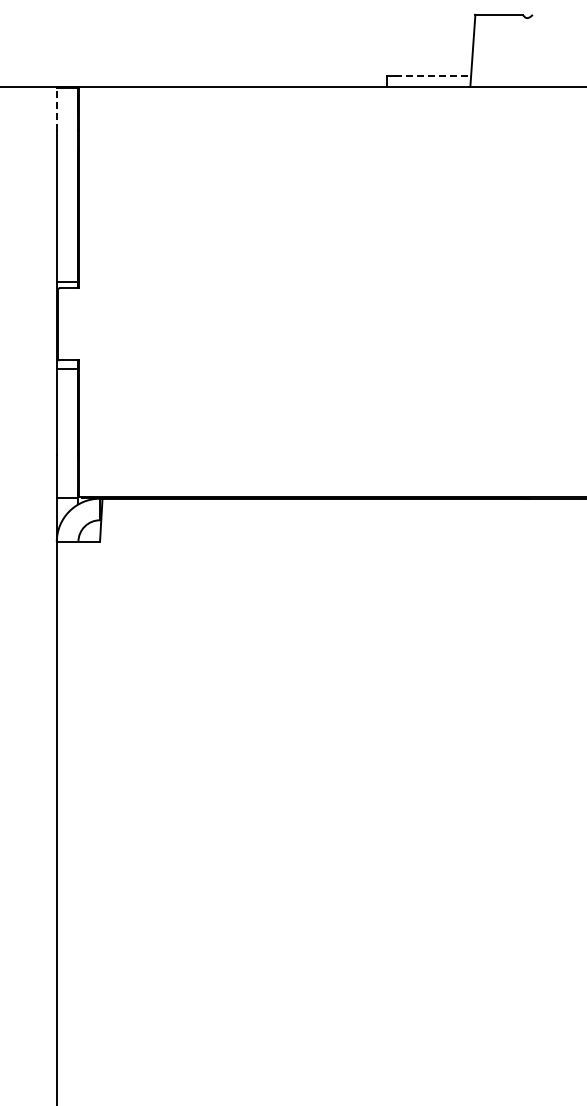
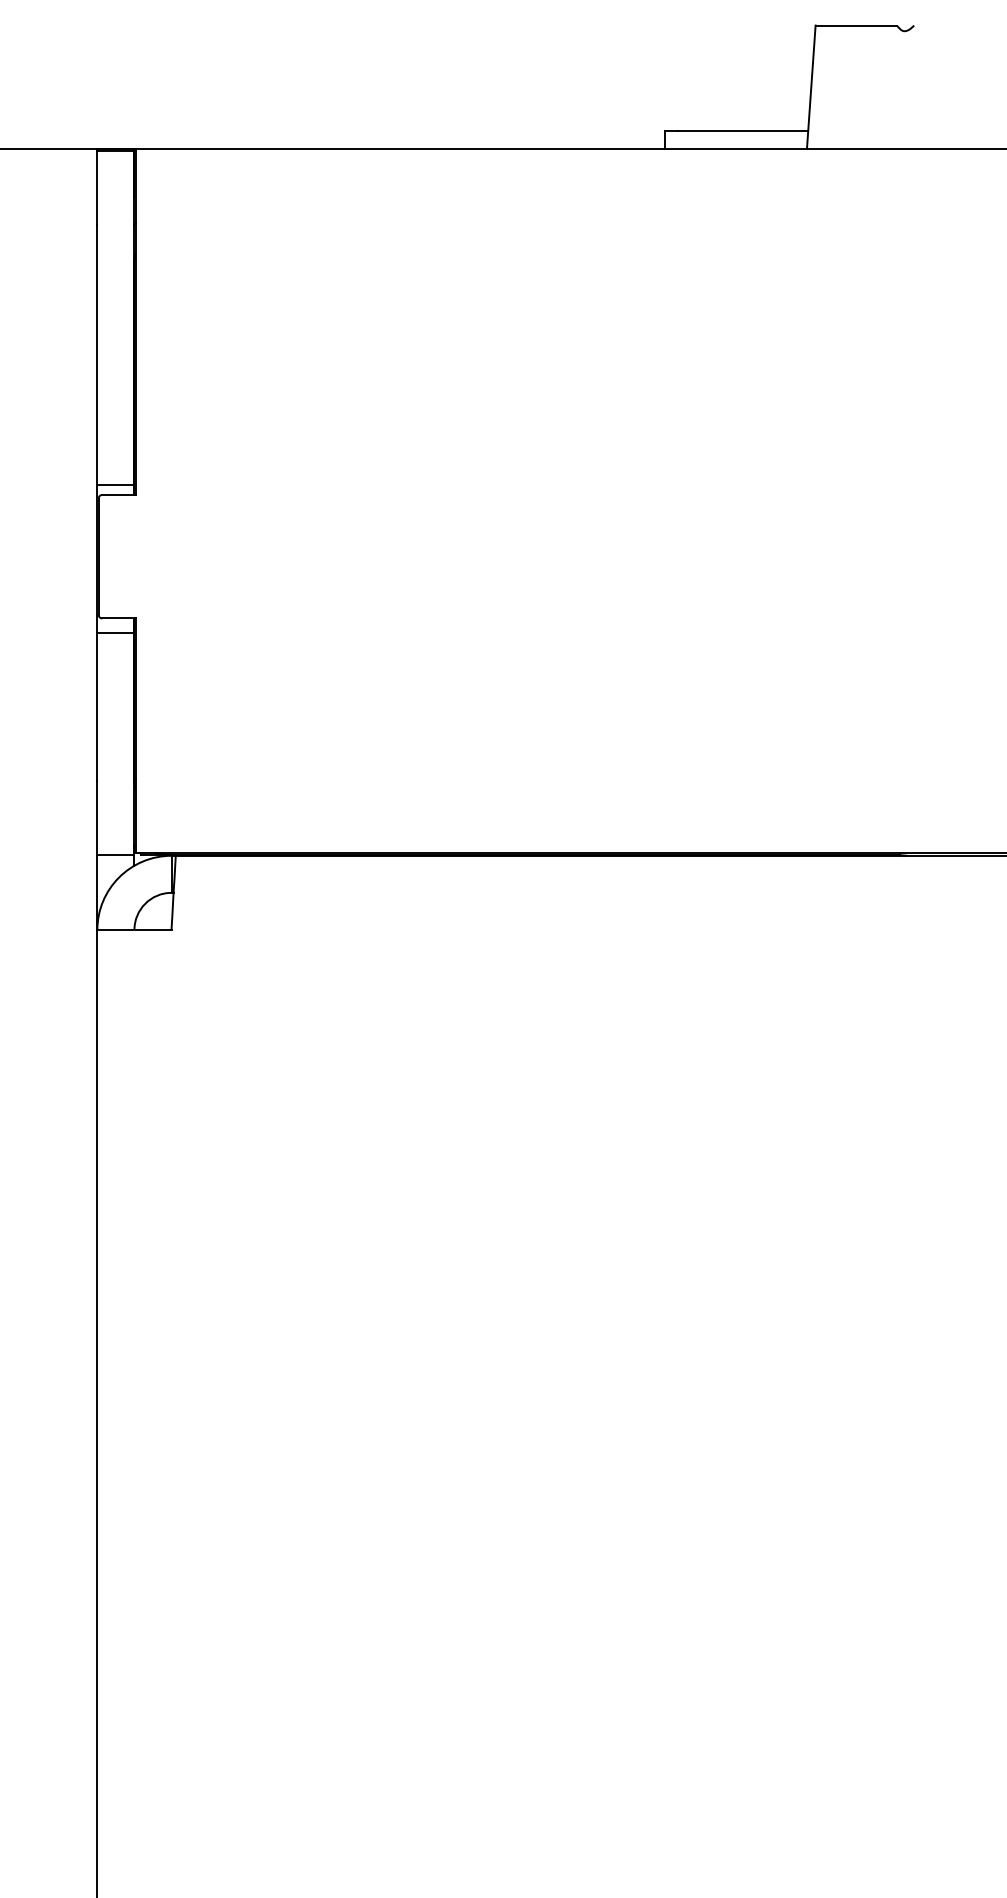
line: (433, 76) -> (743, 131), dashed -> solid
line: (56, 109) -> (96, 187), dashed -> solid

